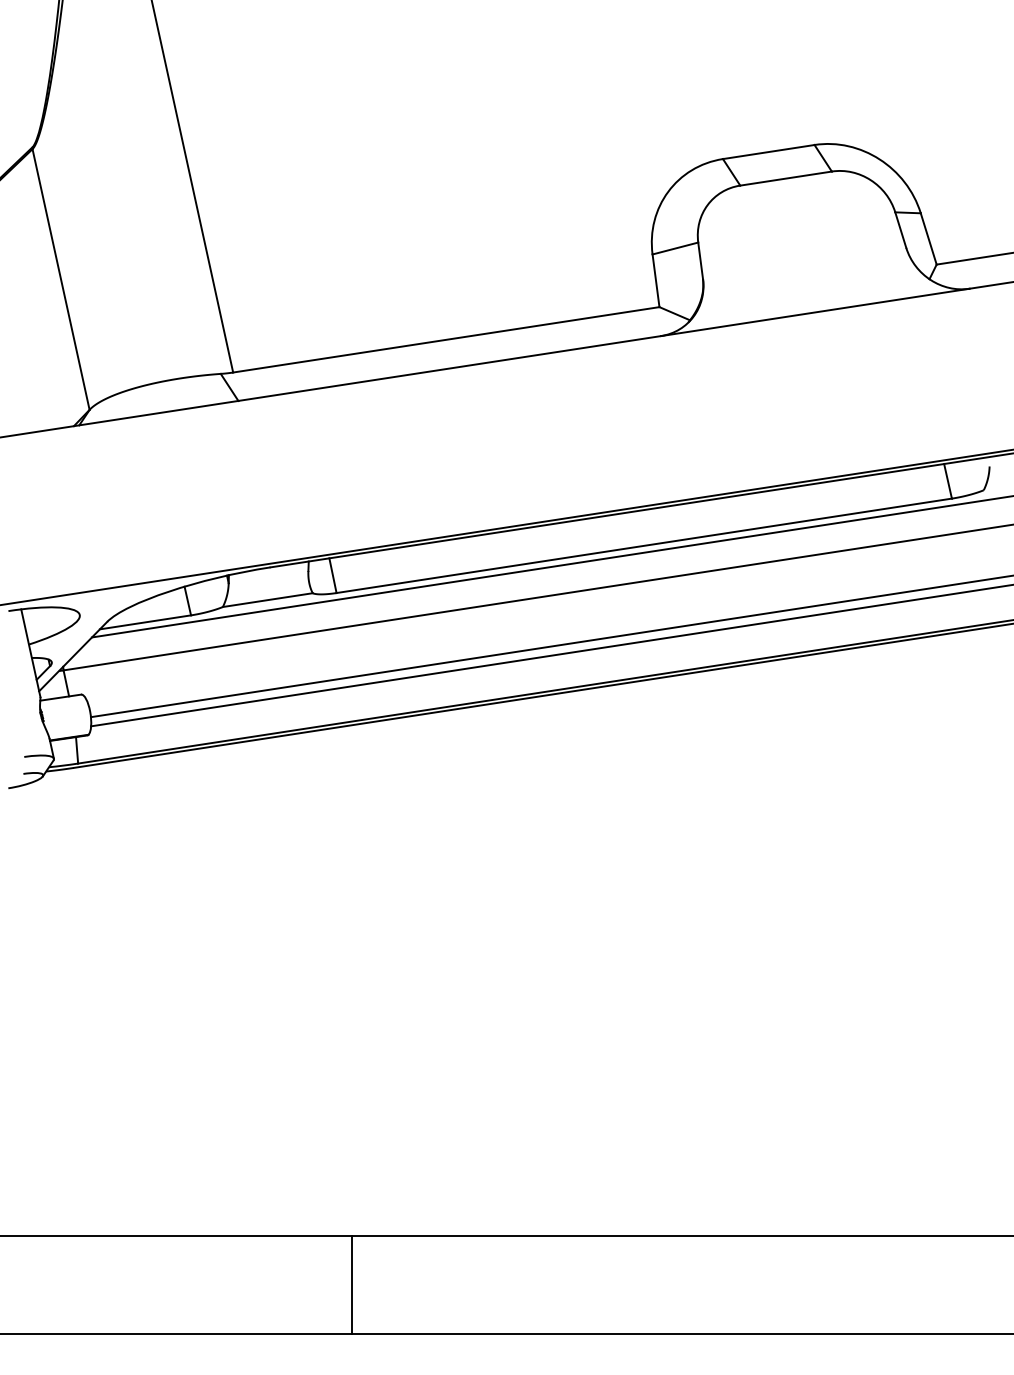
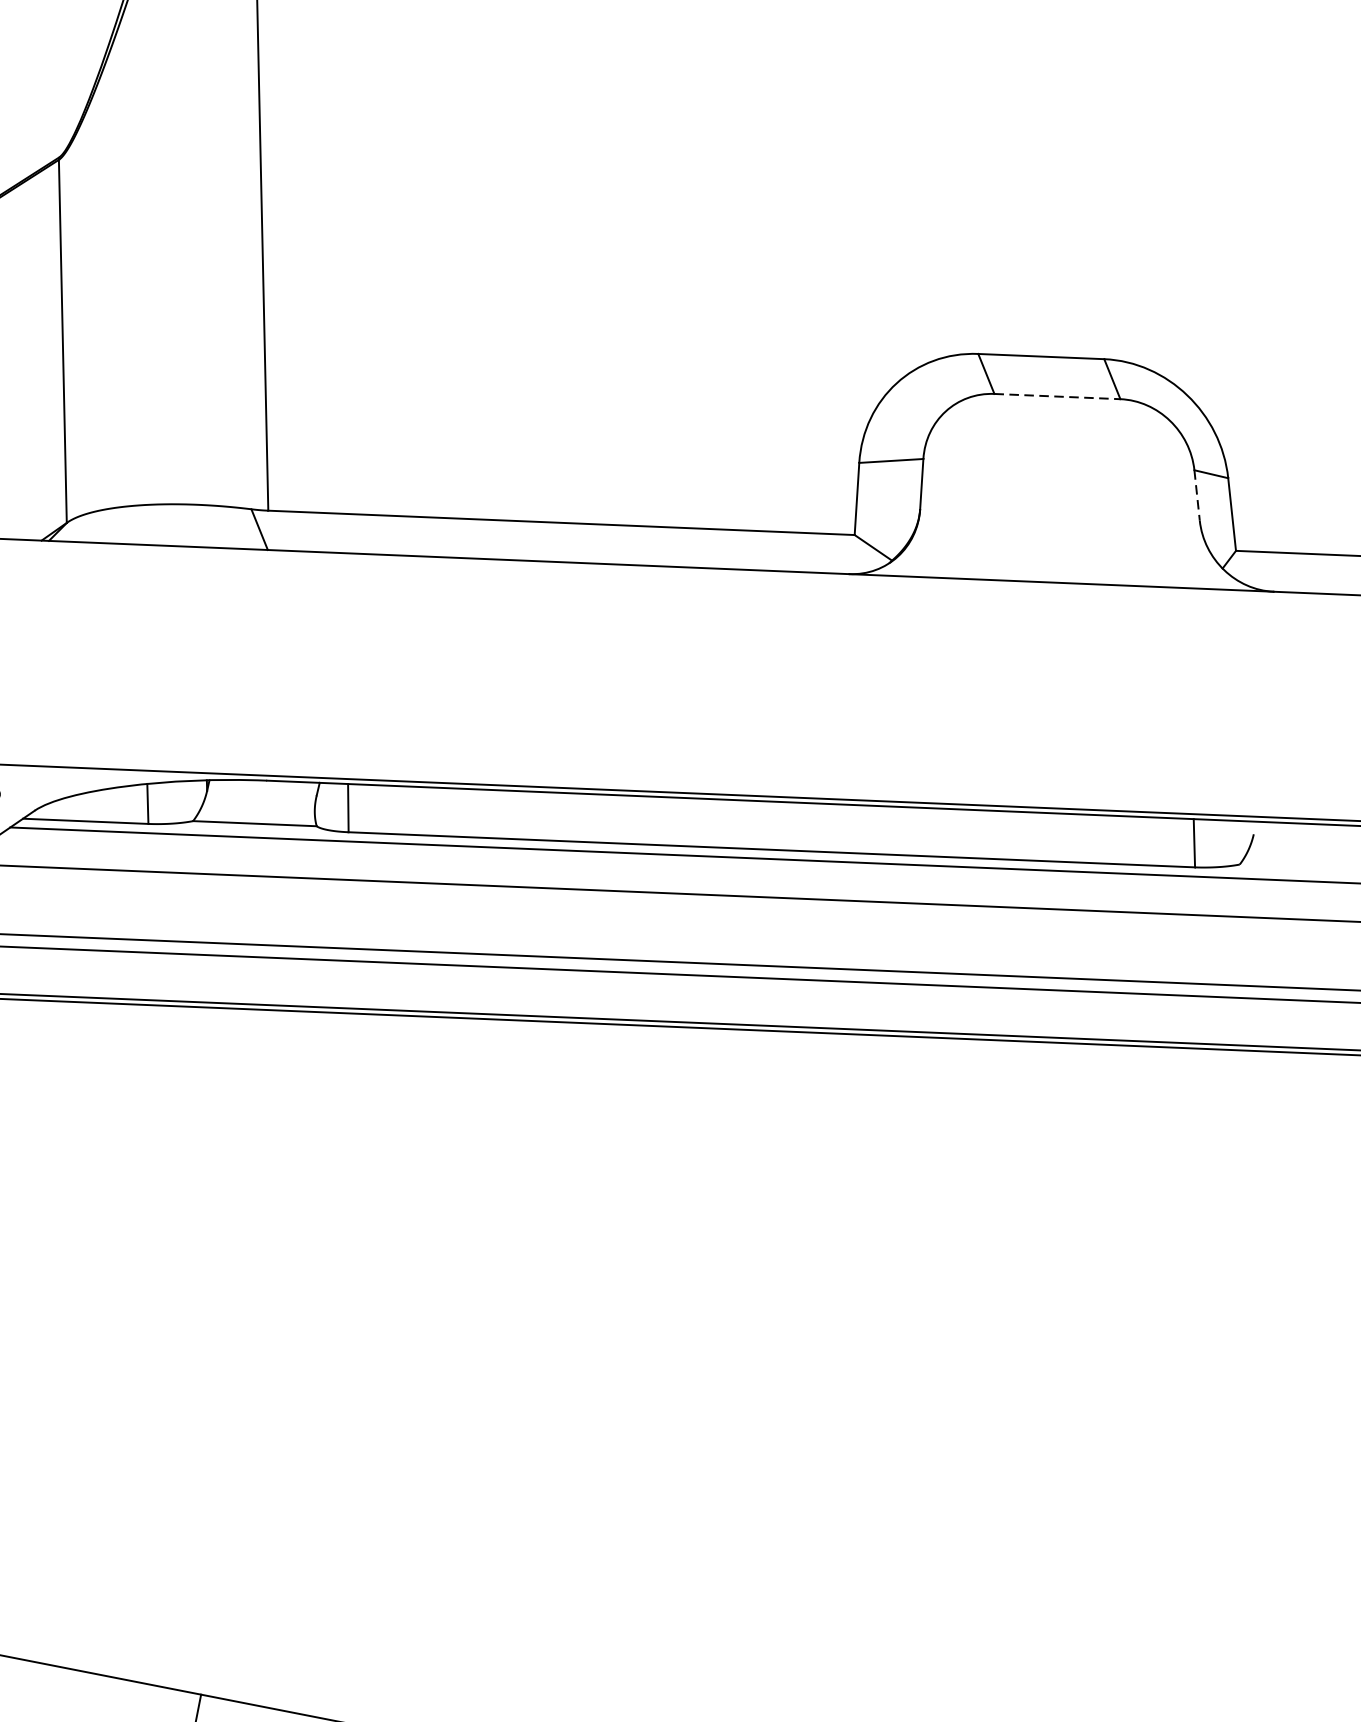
line: (786, 178) -> (1058, 396), solid -> dashed
line: (900, 230) -> (1196, 495), solid -> dashed

